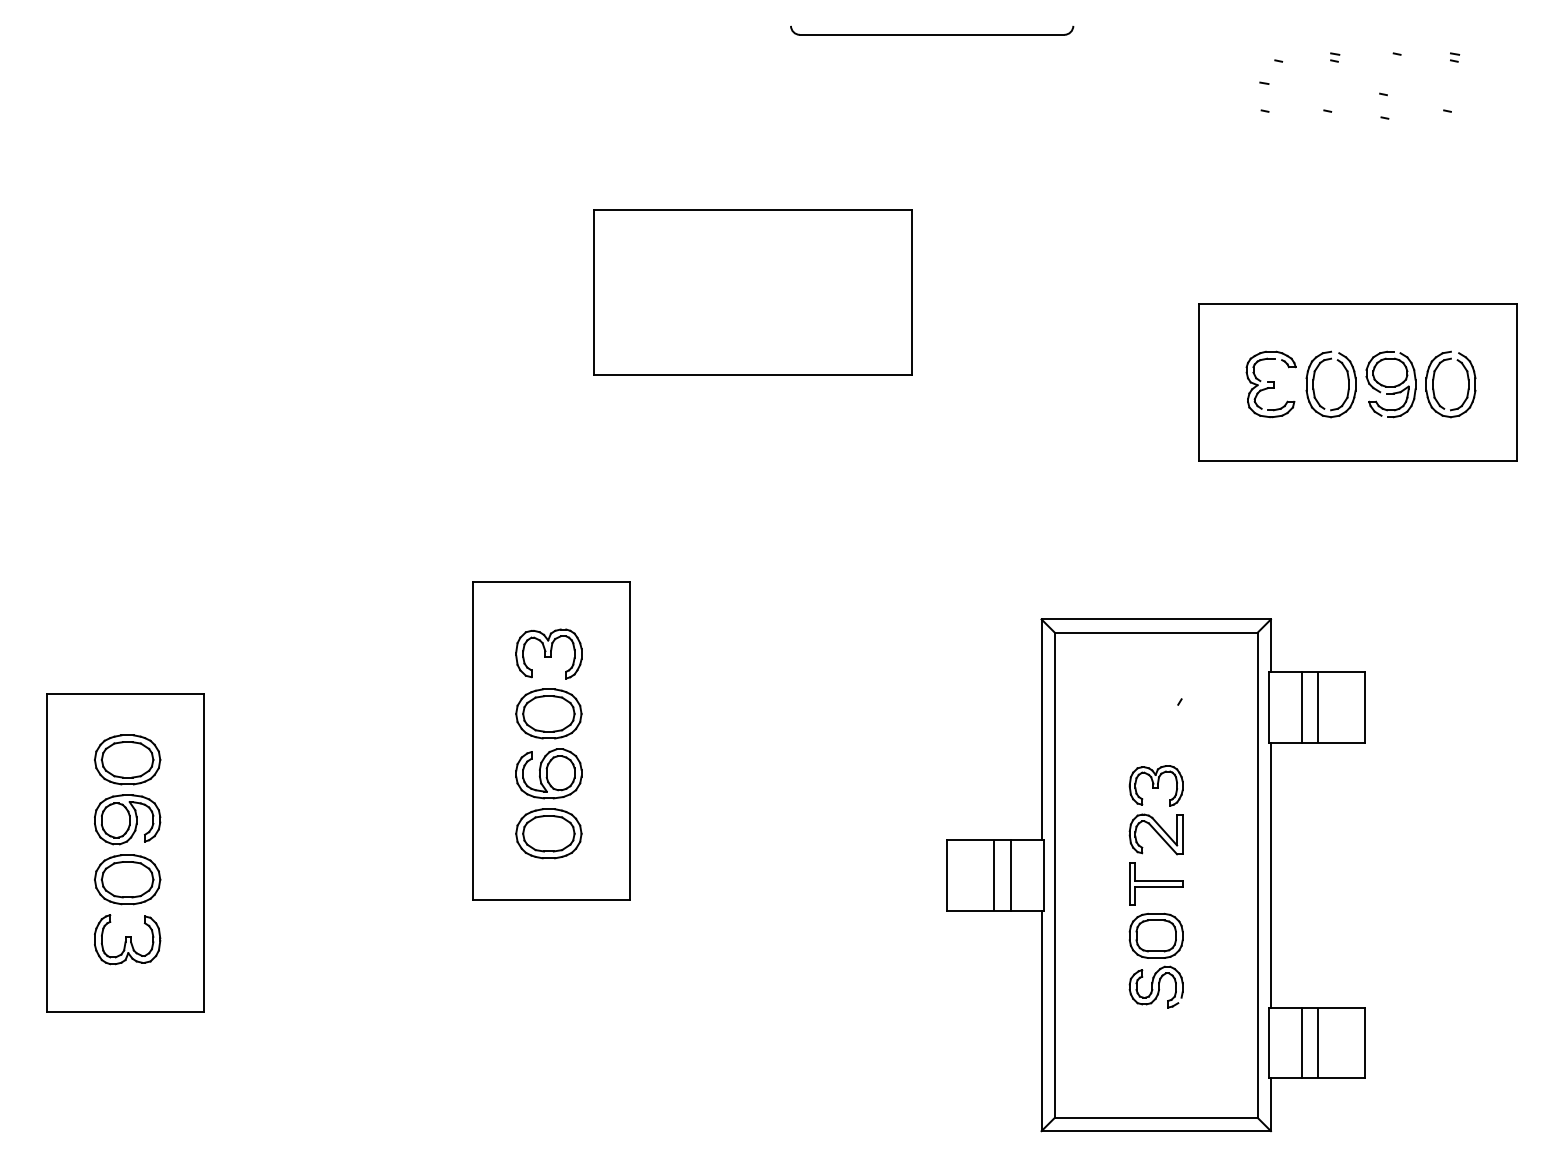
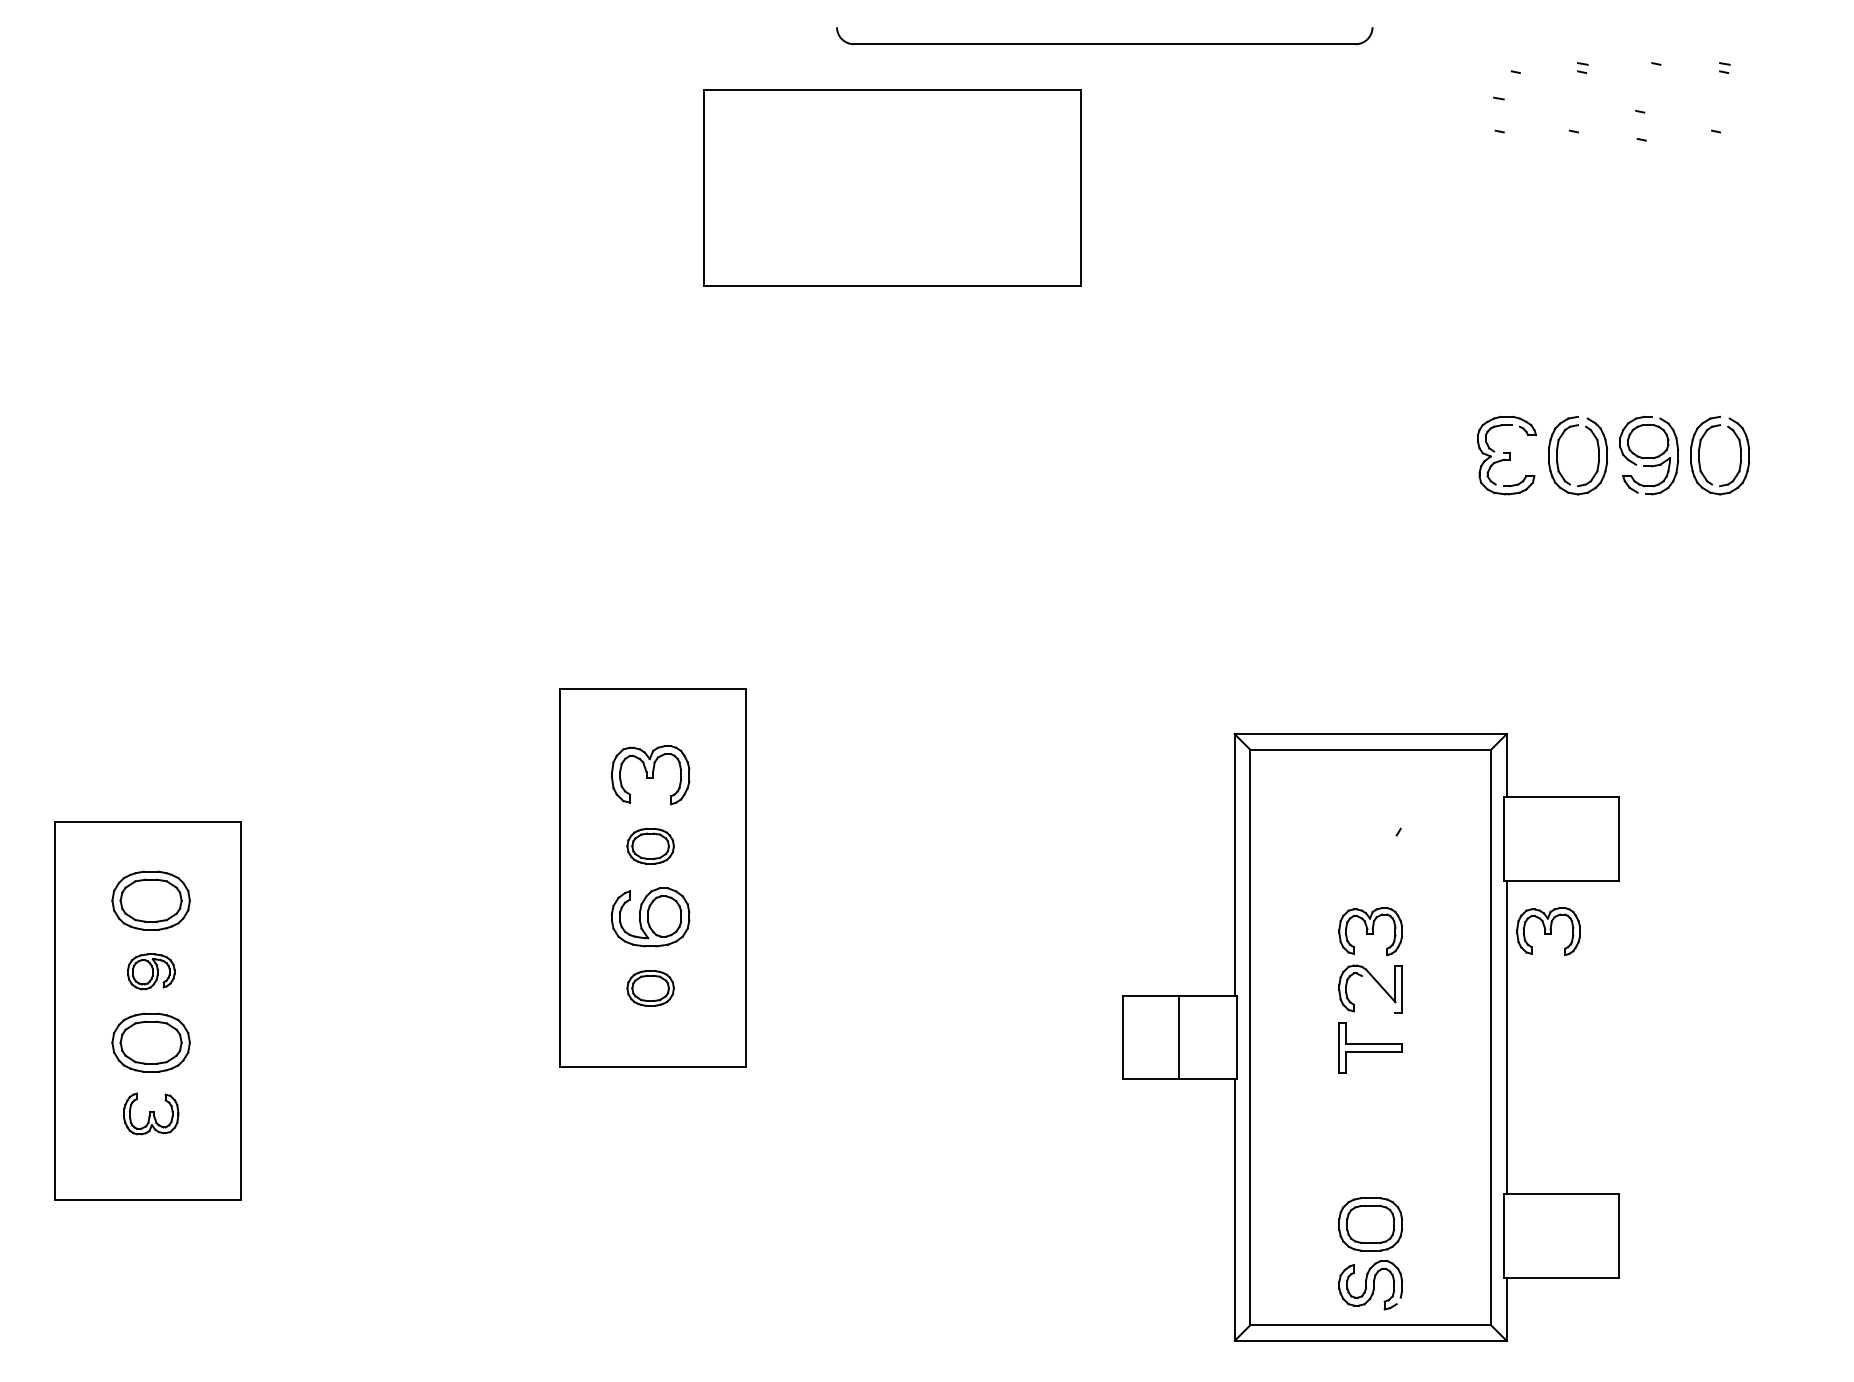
part: (932, 30) -> (1105, 35), size x1.6
part: (752, 292) -> (892, 187), moved
part: (1357, 382) -> (1609, 453), removed
line: (1301, 707) -> (1542, 838), removed
line: (1318, 707) -> (1563, 838), removed
part: (548, 713) -> (650, 845), size x0.6
part: (1305, 785) -> (1547, 931), added
part: (127, 819) -> (151, 971), size x0.6
part: (548, 833) -> (650, 987), size x0.6
line: (1162, 838) -> (1378, 993), removed
line: (1010, 874) -> (1197, 1036), removed
part: (127, 939) -> (151, 1113), size x0.7
part: (1155, 960) -> (1369, 1253), moved
line: (1301, 1042) -> (1542, 1235), removed
line: (1318, 1042) -> (1563, 1235), removed

